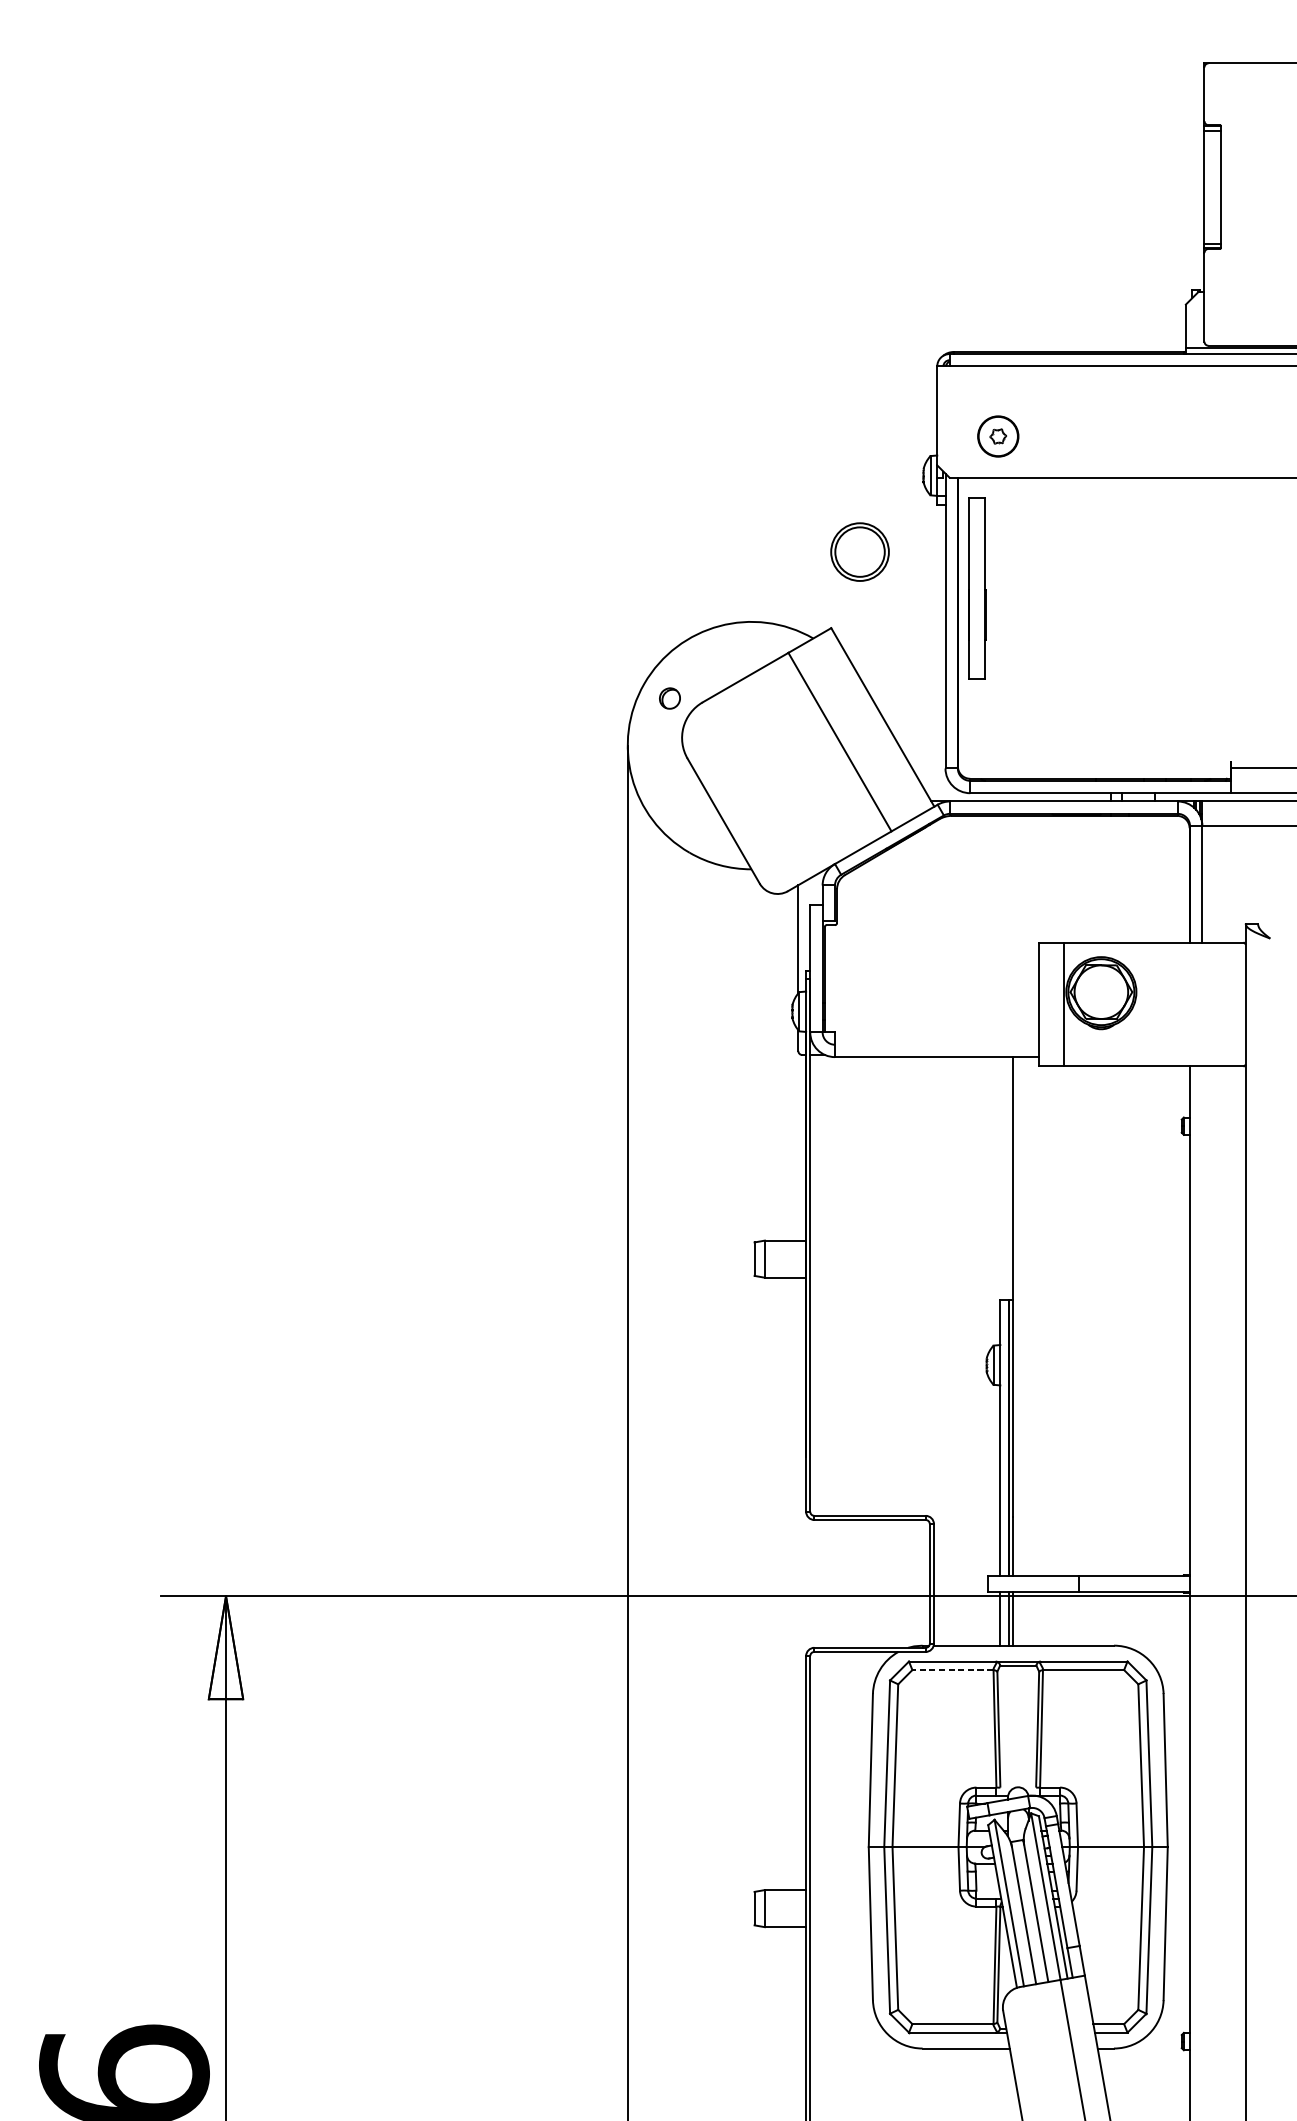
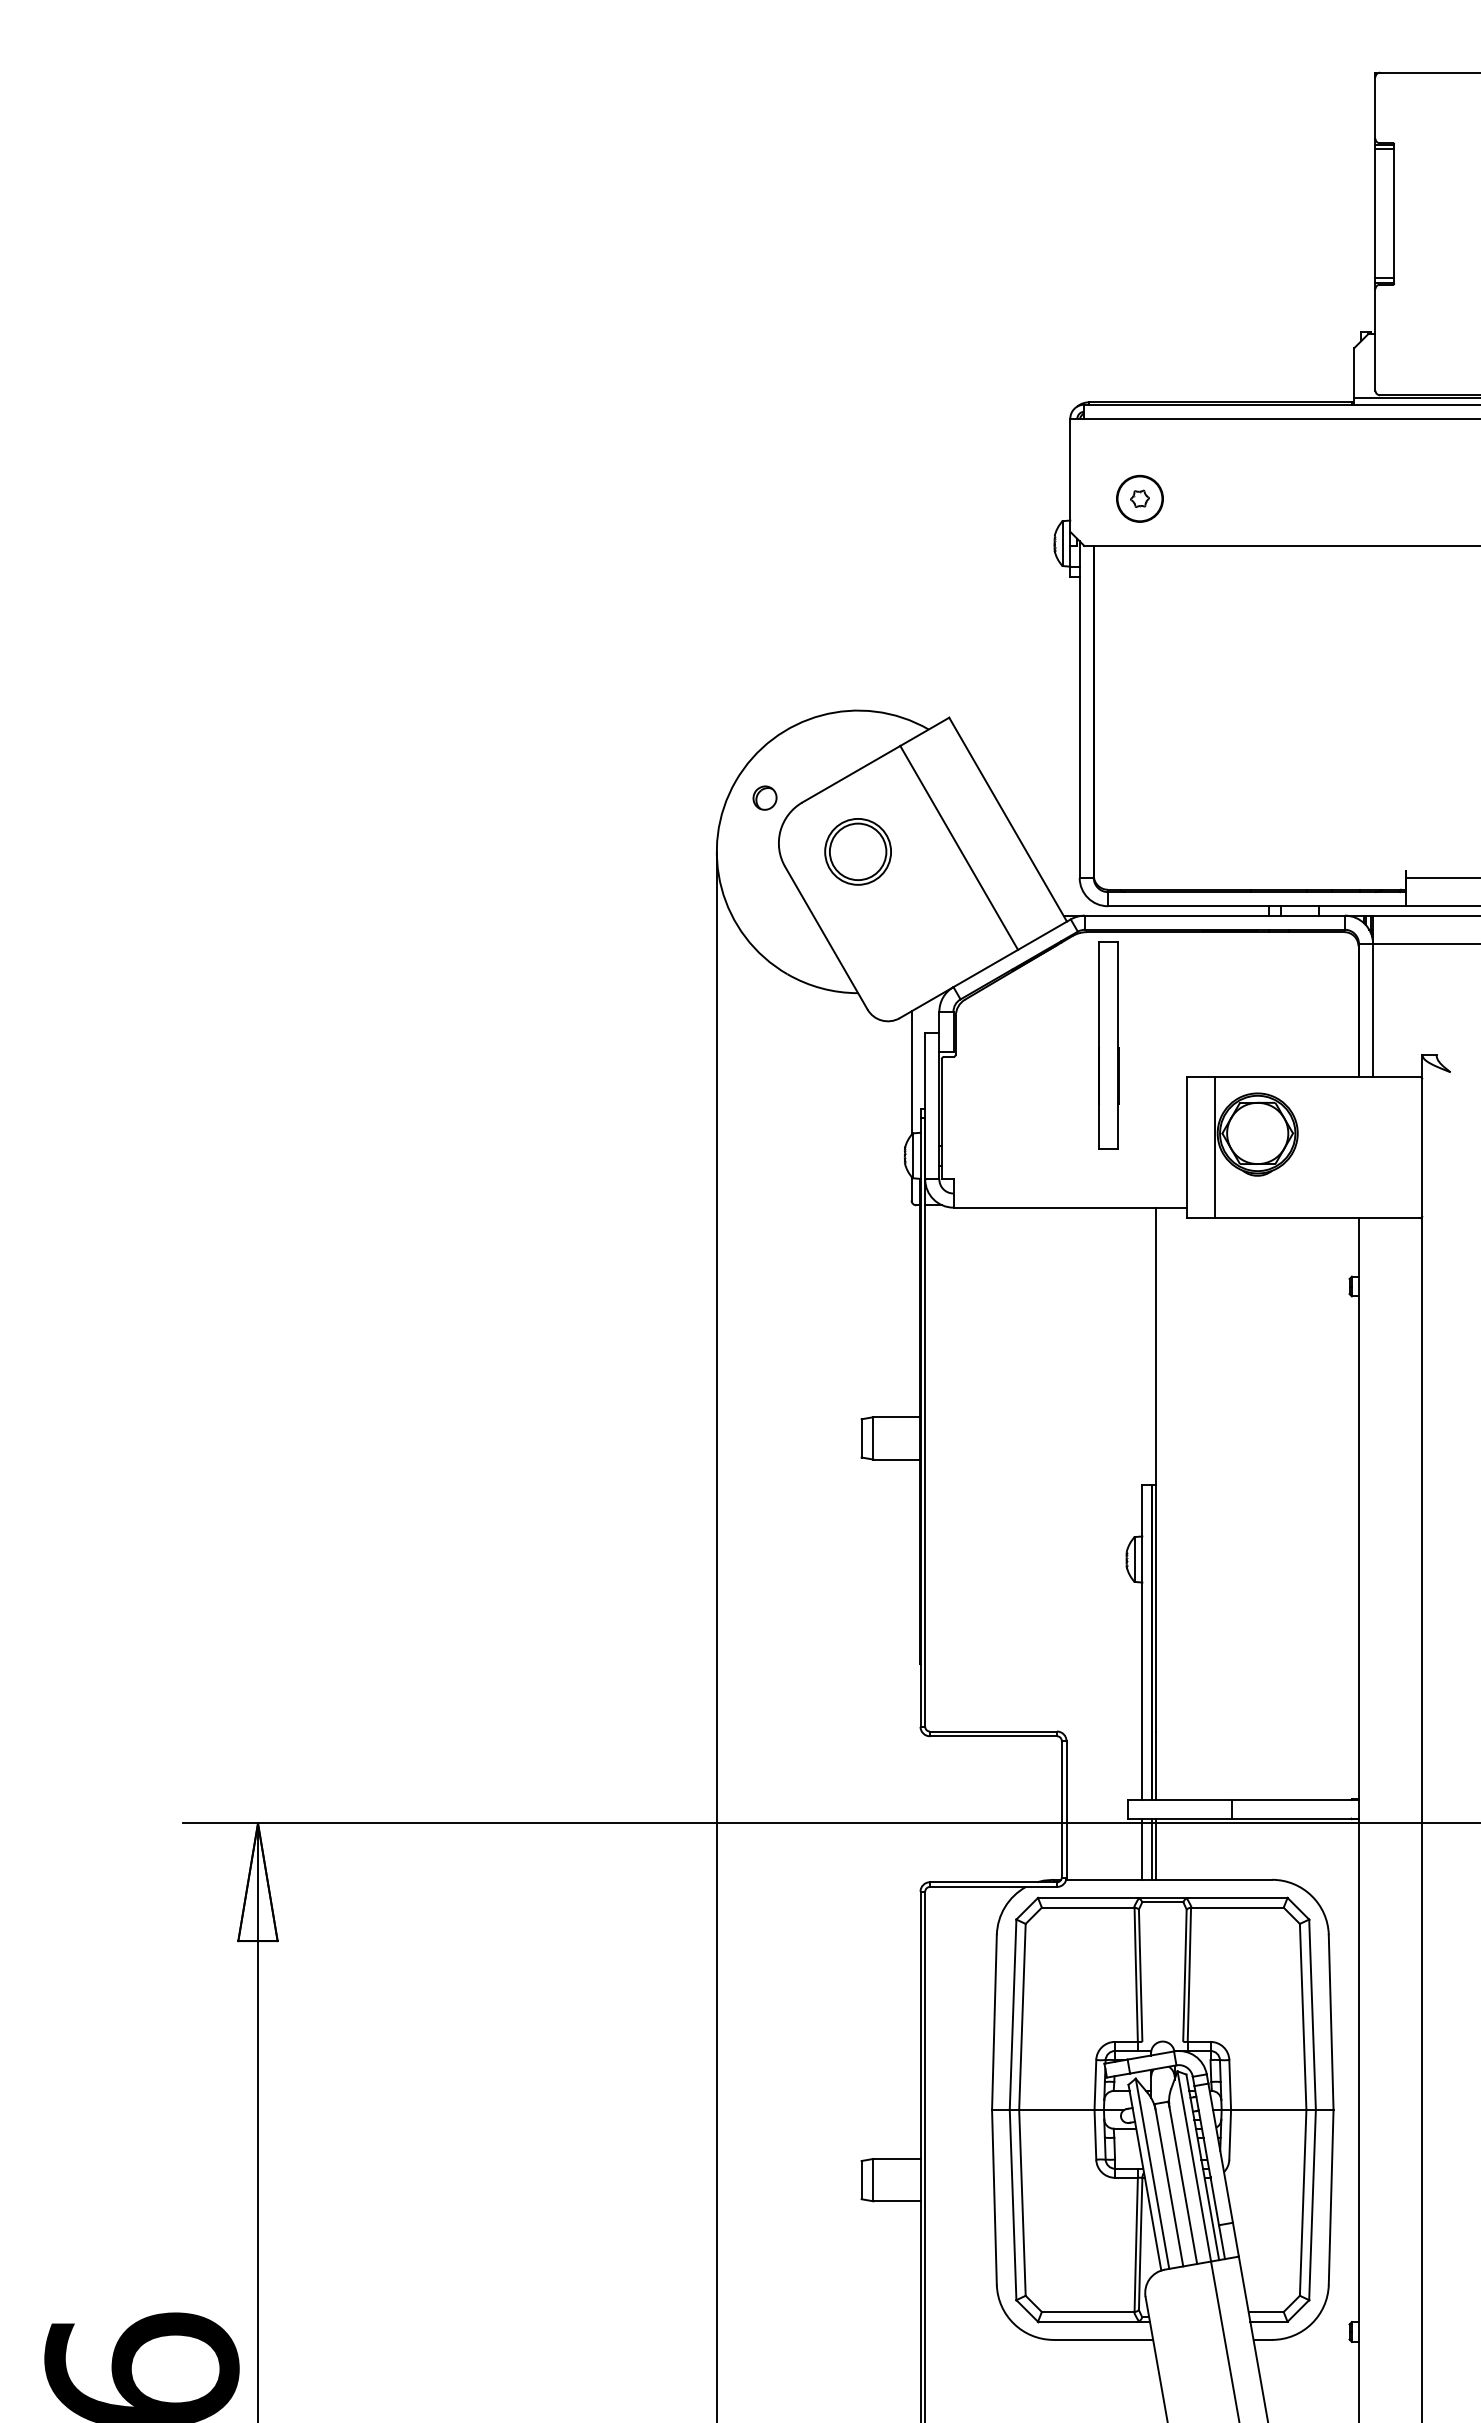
part: (859, 551) -> (857, 851), moved
part: (976, 588) -> (1108, 1045), moved
line: (952, 1669) -> (1087, 1907), dashed -> solid

